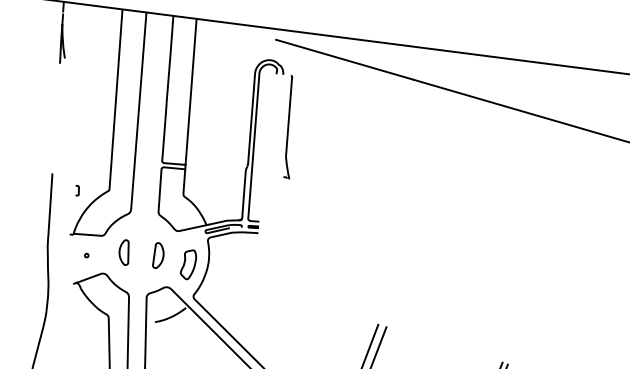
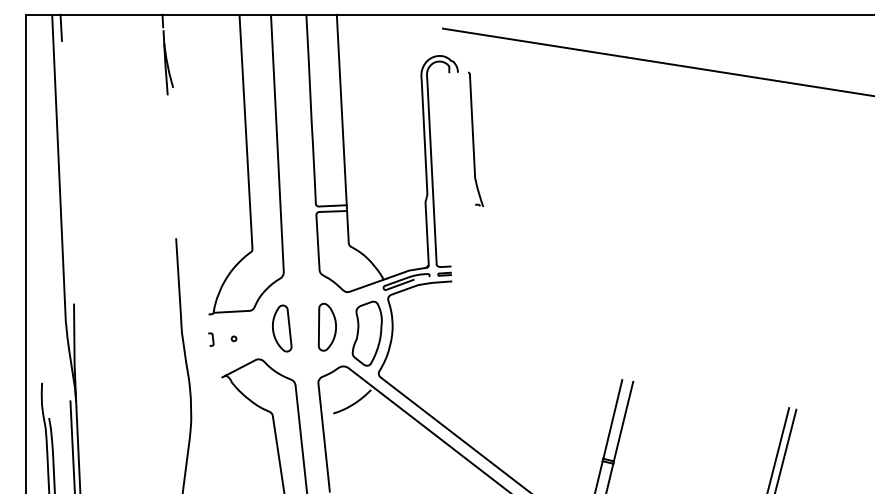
curve: (78, 190) -> (212, 339), moved
part: (124, 252) -> (282, 328), size x1.43
part: (158, 255) -> (326, 326), size x1.43
part: (188, 264) -> (366, 333), size x1.67

